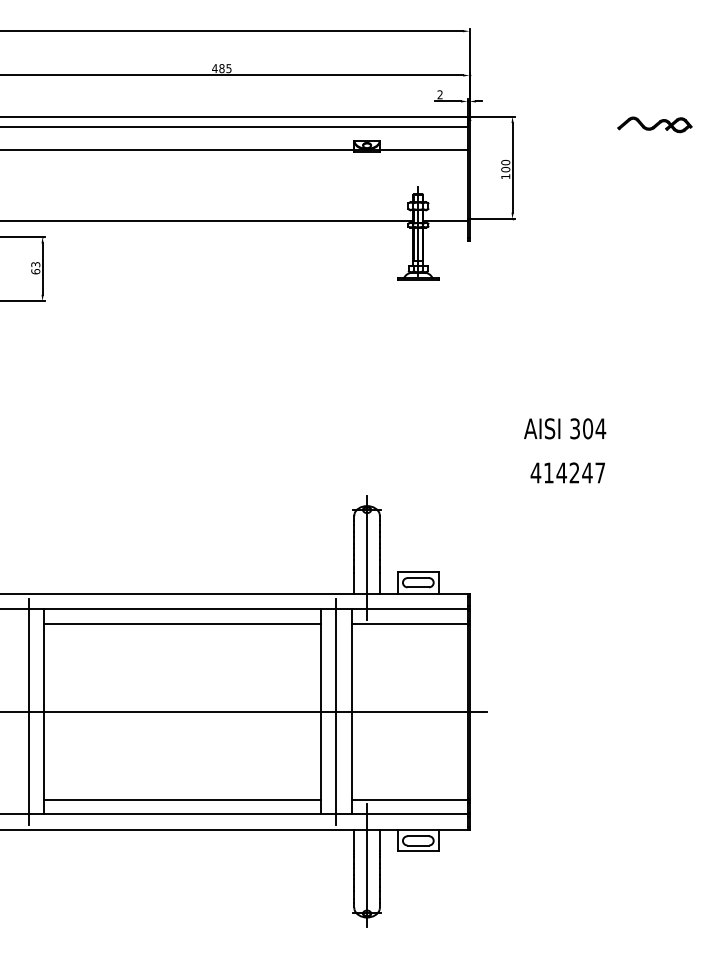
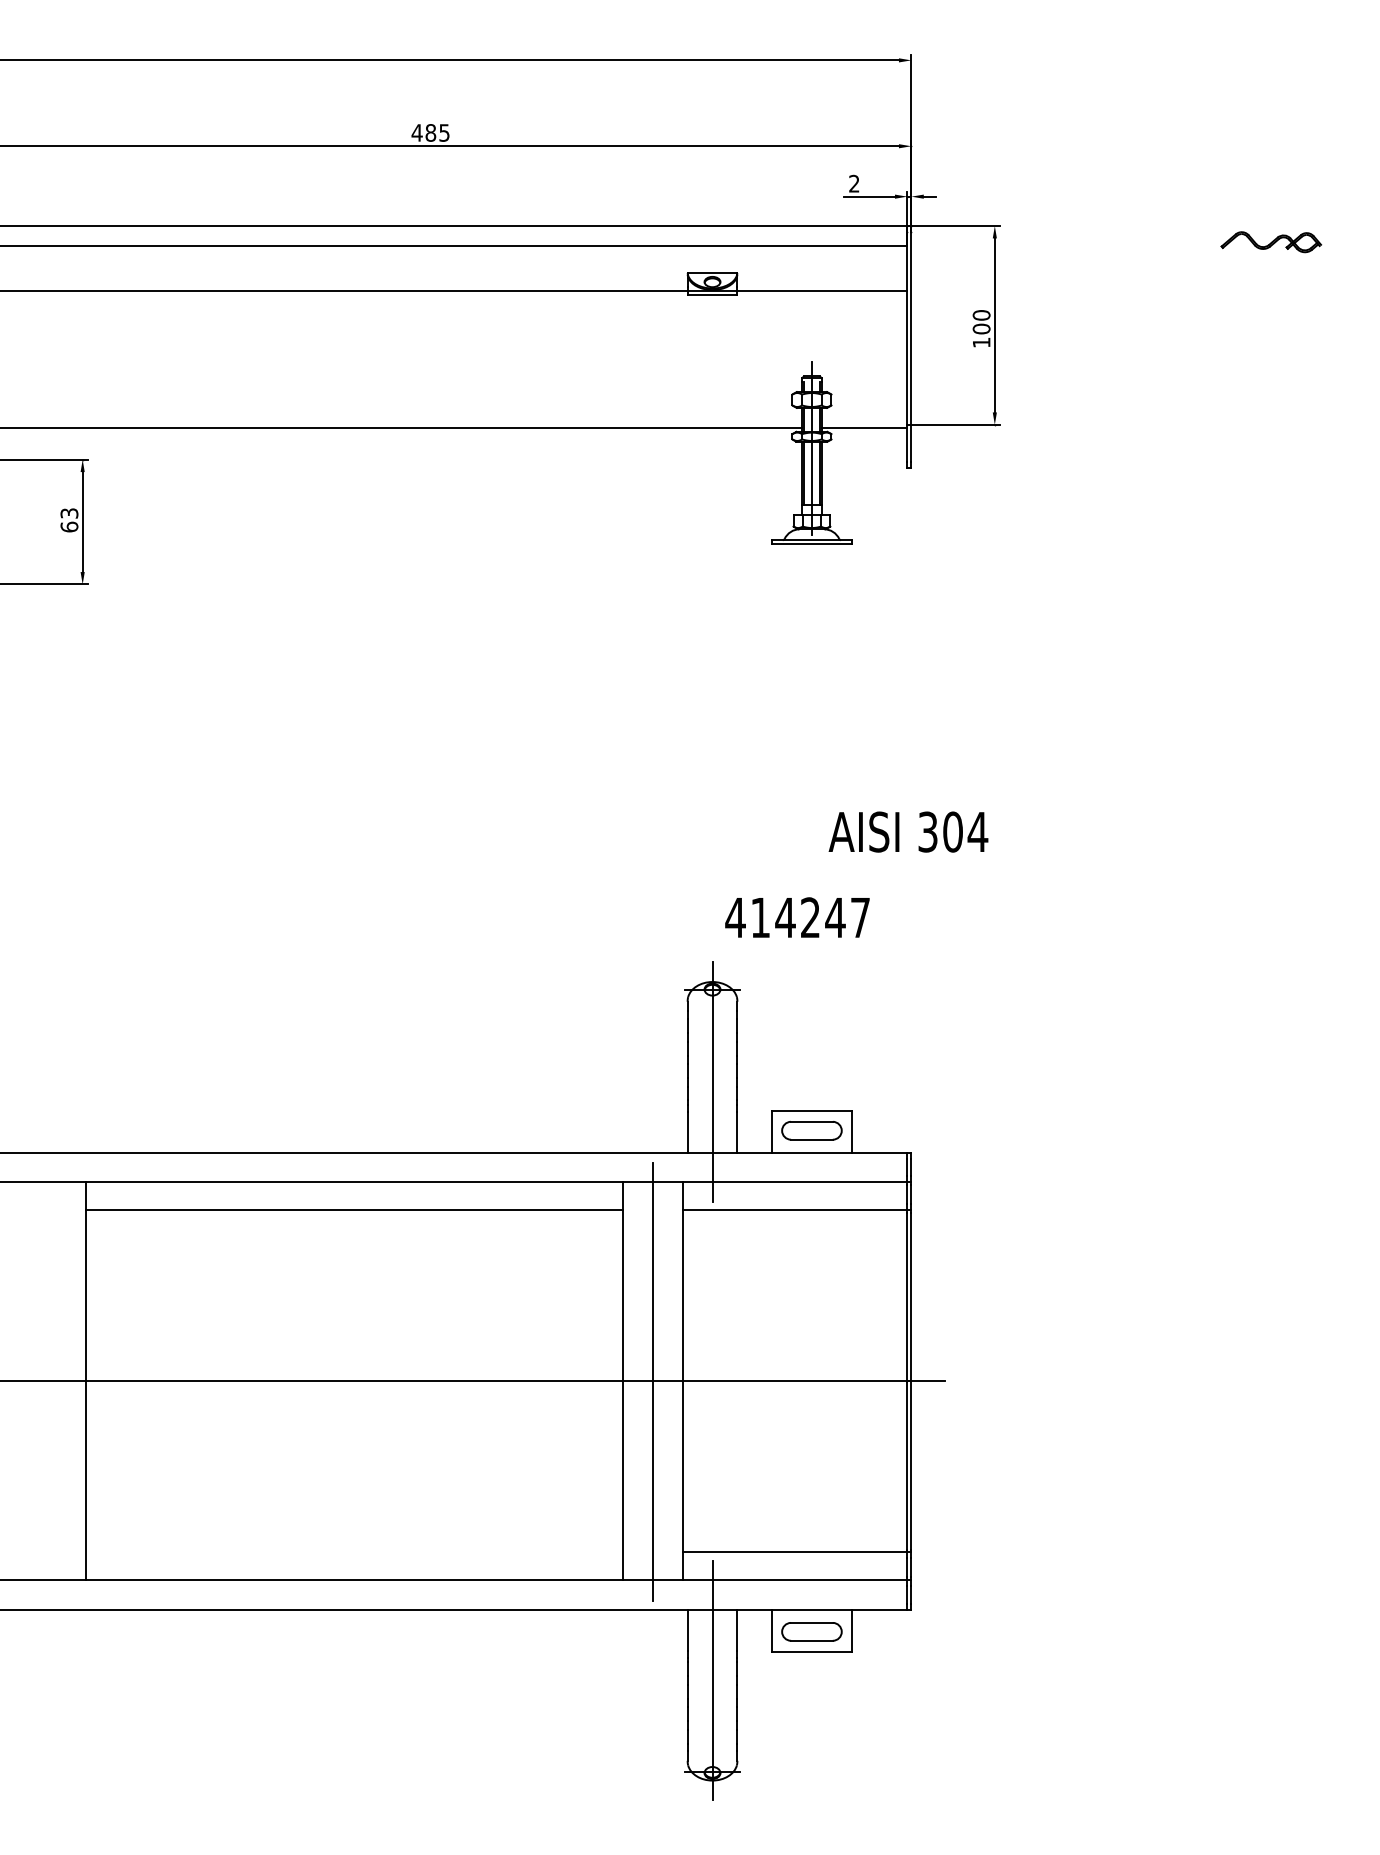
part: (654, 124) -> (1270, 241), size x0.7
text: (565, 428) -> (909, 831), moved
text: (567, 472) -> (796, 916), moved
line: (29, 712) -> (57, 1382), removed
line: (182, 799) -> (354, 1551), removed

